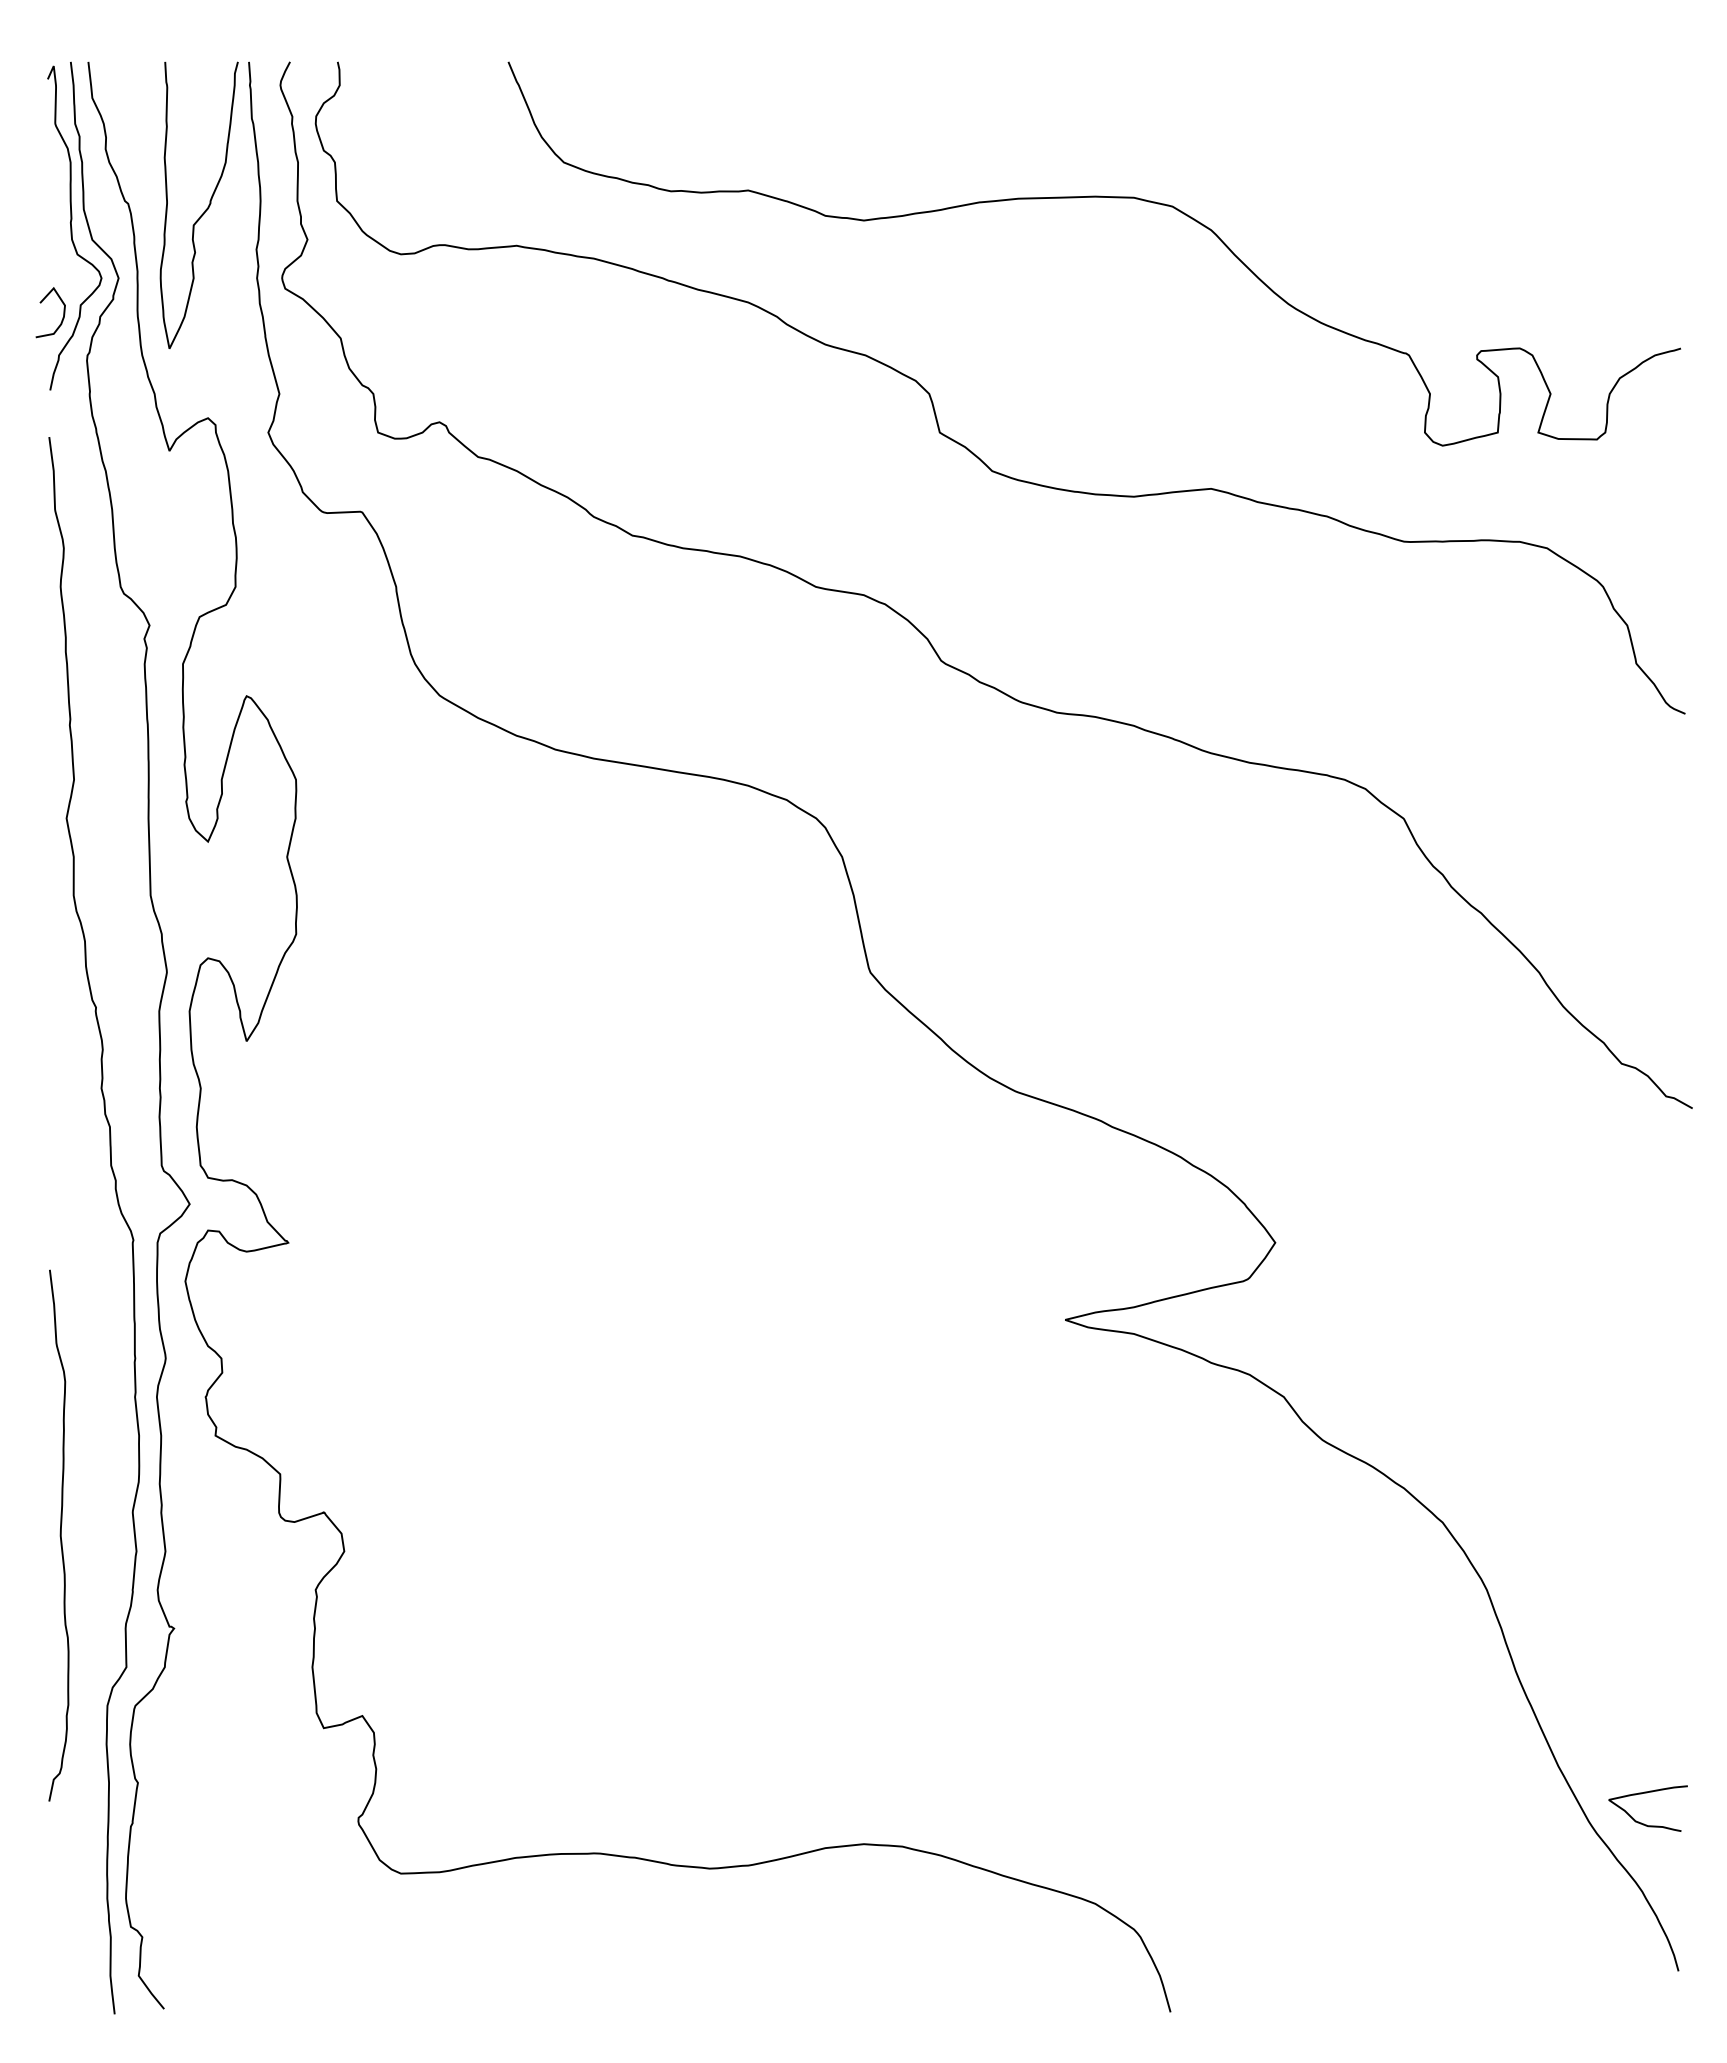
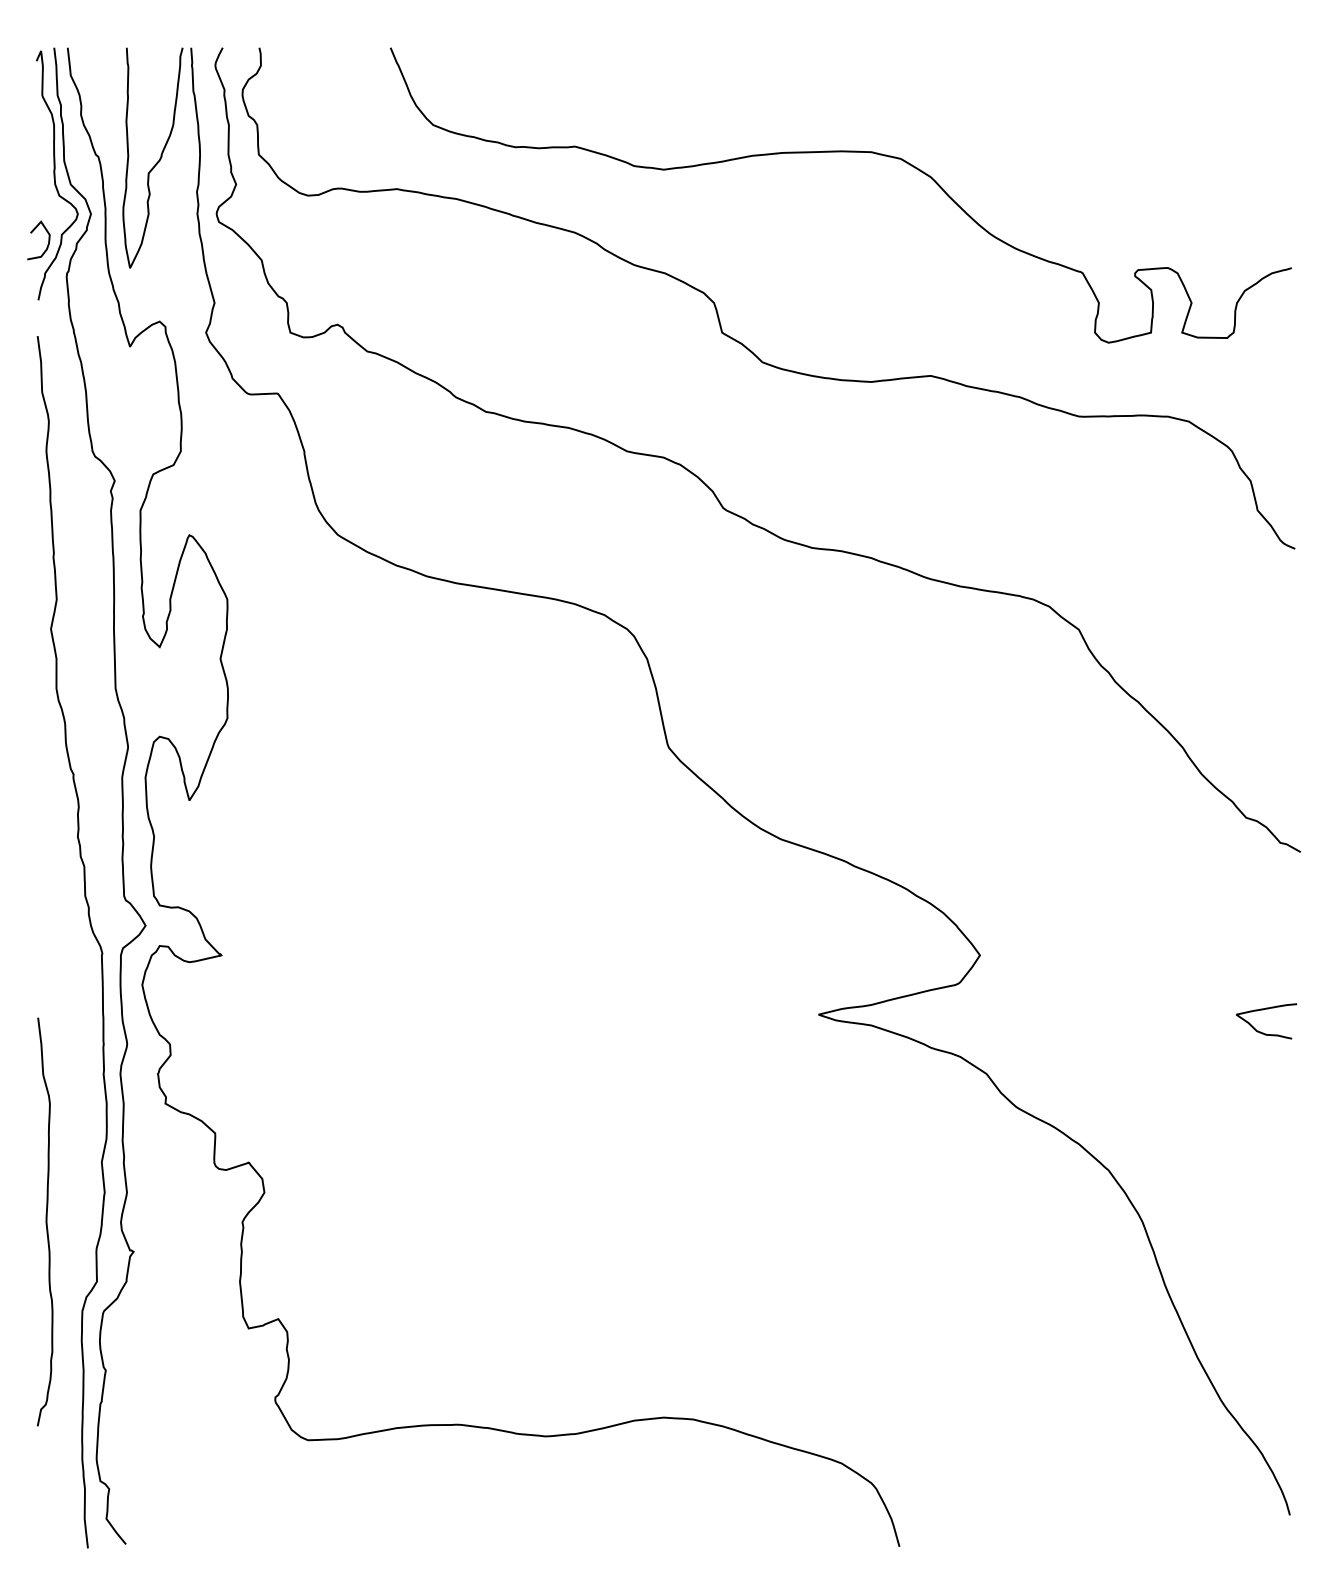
curve: (59, 1535) -> (45, 1221), moved
curve: (1647, 1793) -> (1266, 1009), moved

